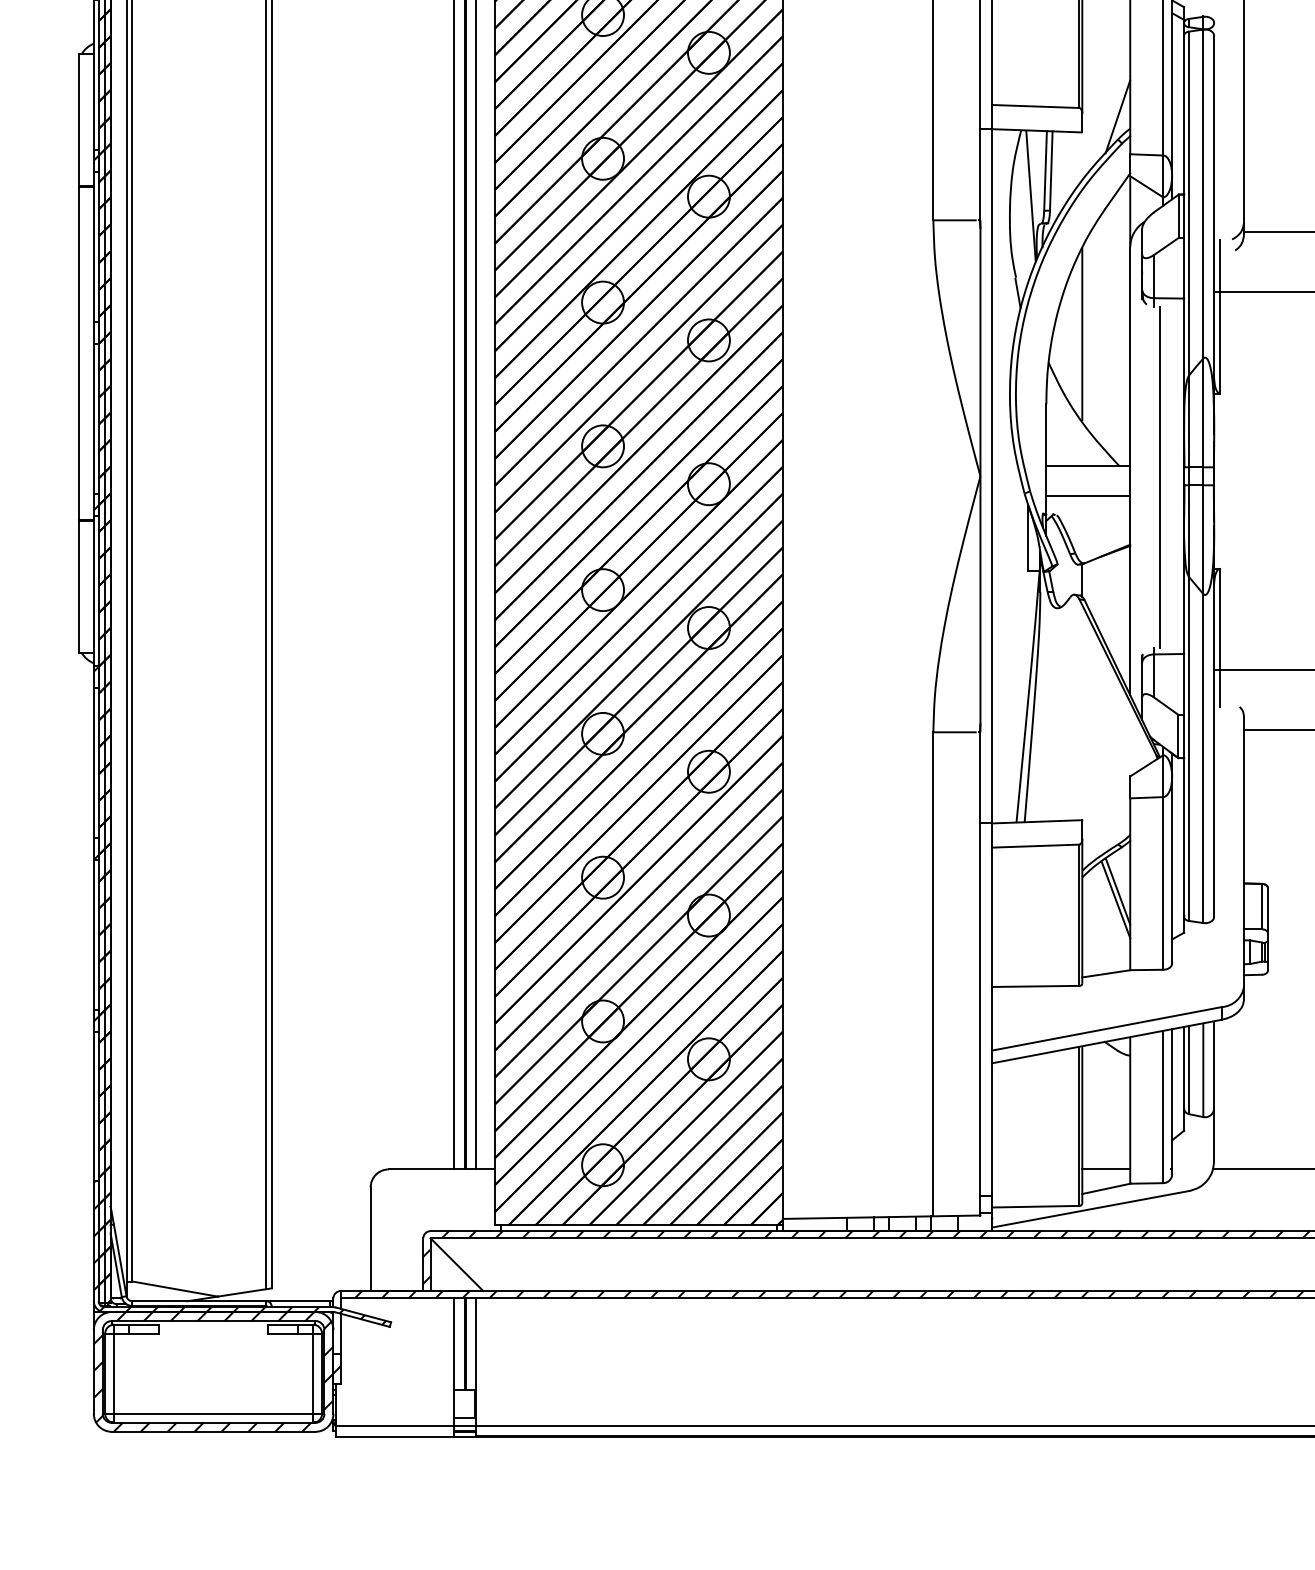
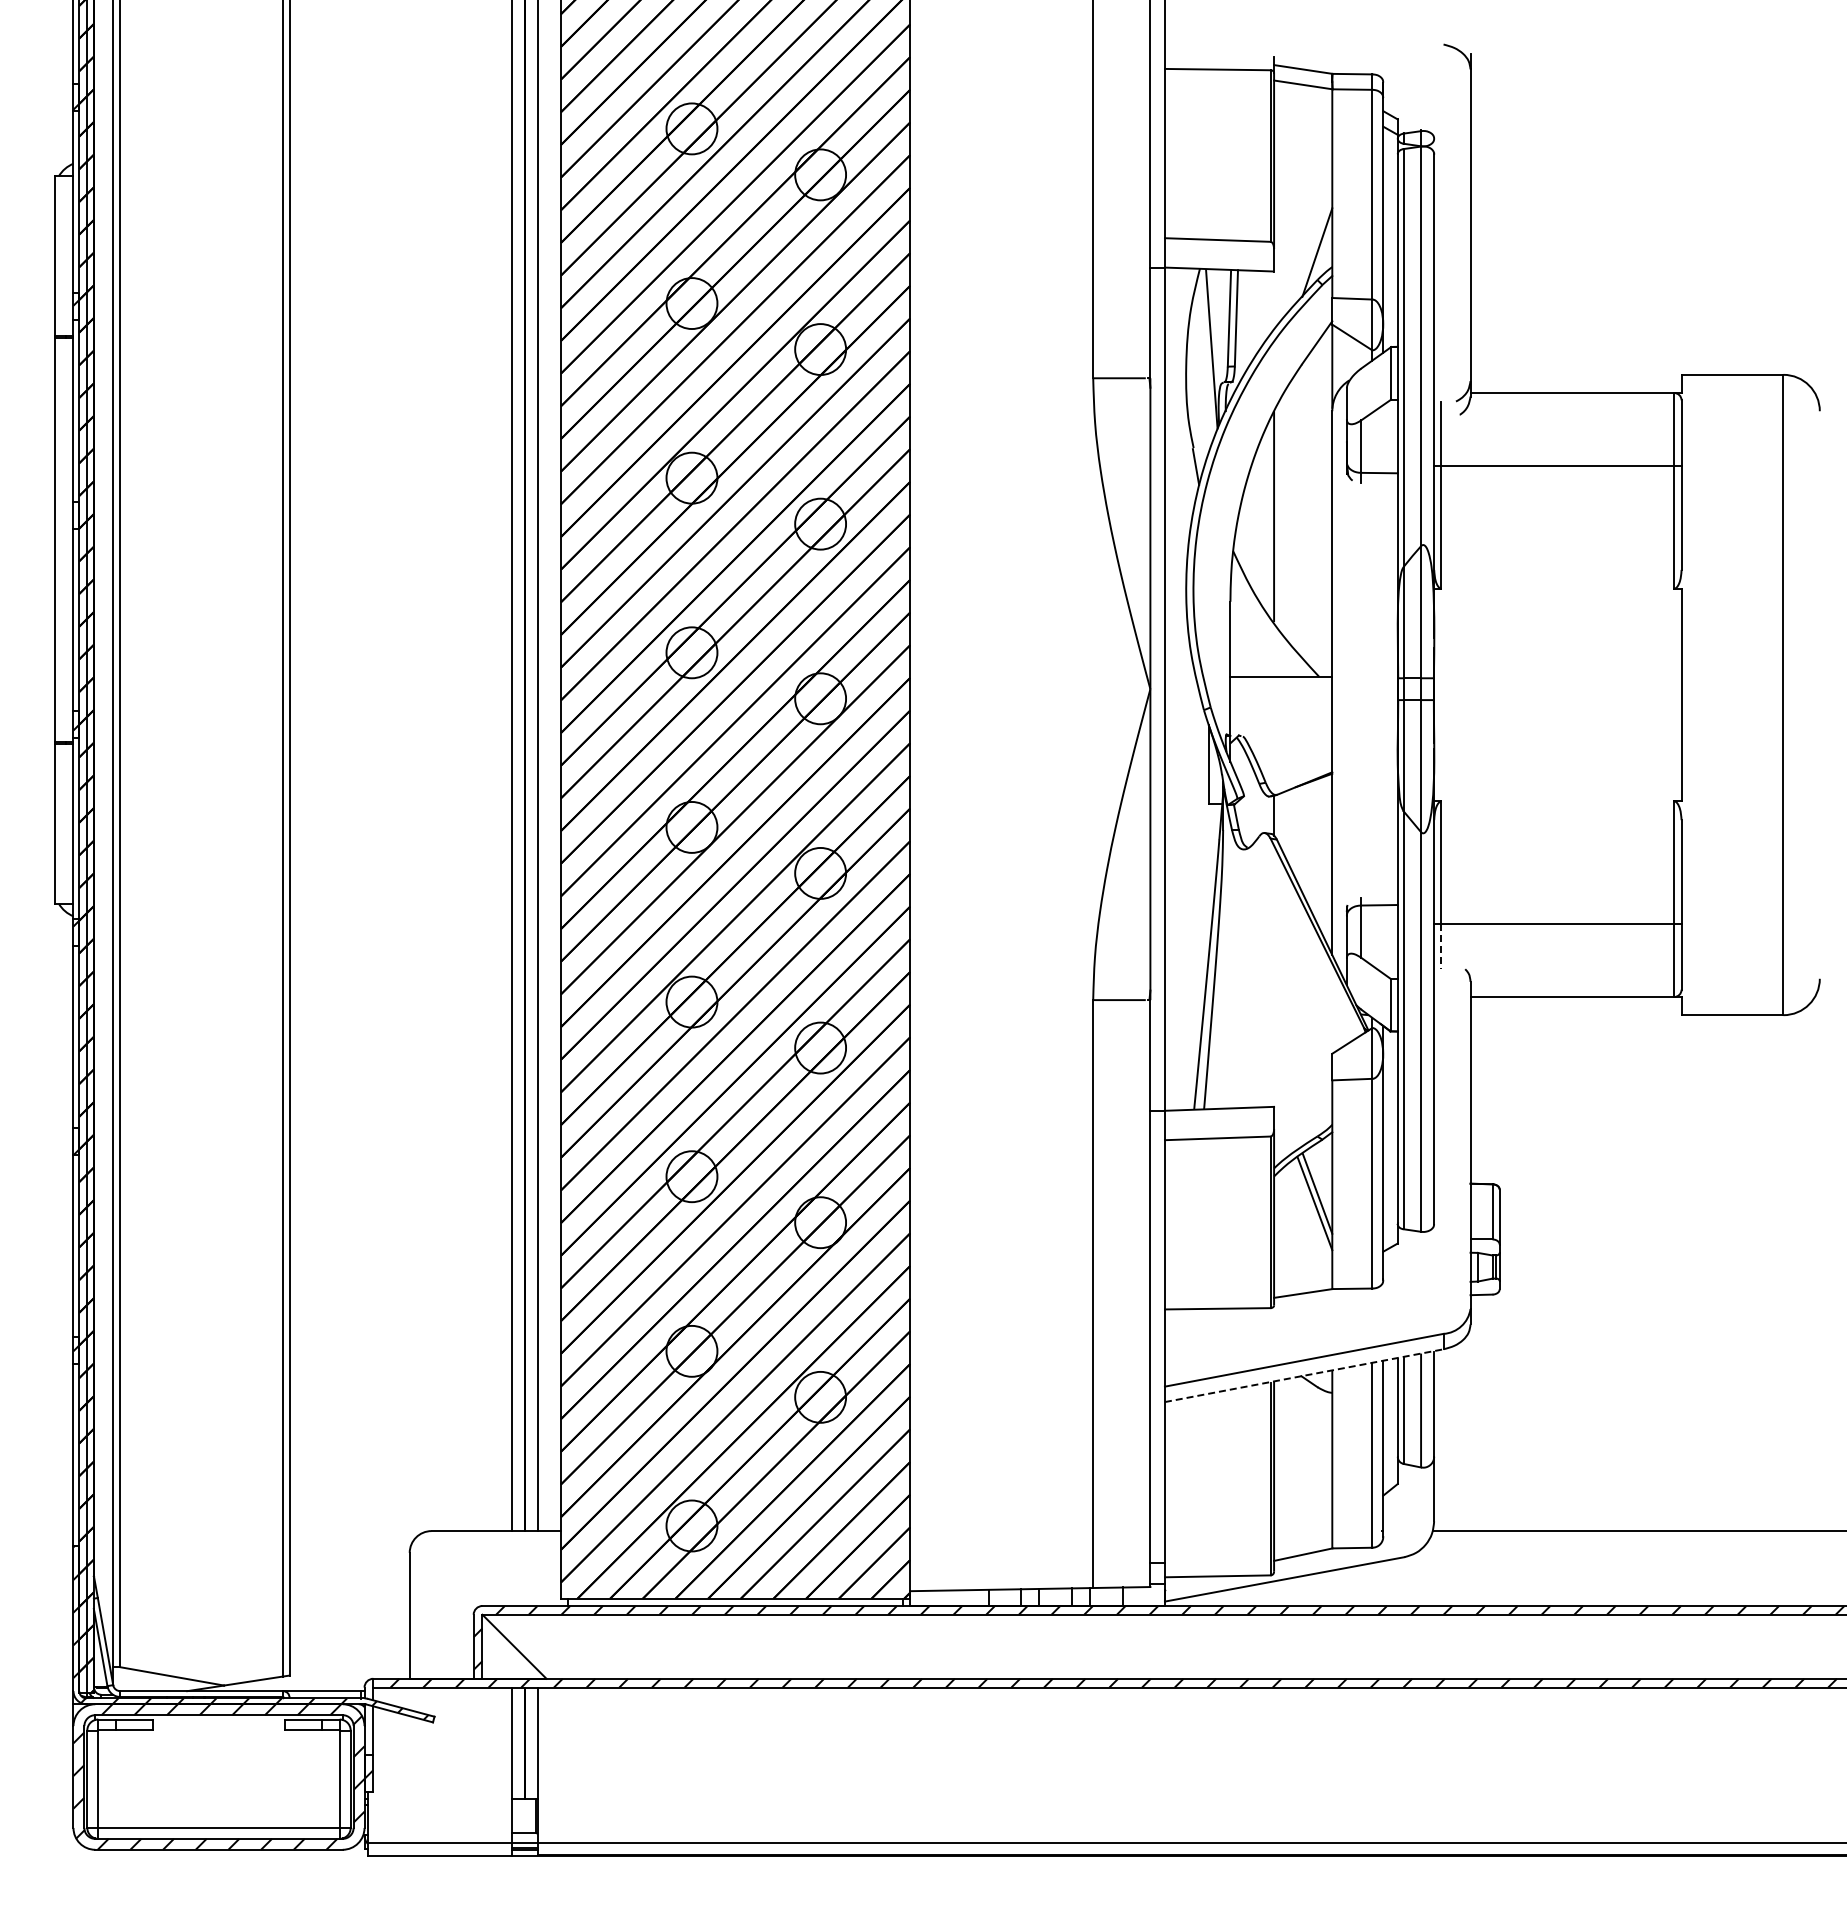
line: (1160, 477) -> (1368, 690), removed
line: (1088, 496) -> (1281, 713), removed
line: (1220, 688) -> (1441, 947), solid -> dashed
line: (1107, 1041) -> (1304, 1375), solid -> dashed
line: (1106, 1169) -> (1303, 1531), removed

